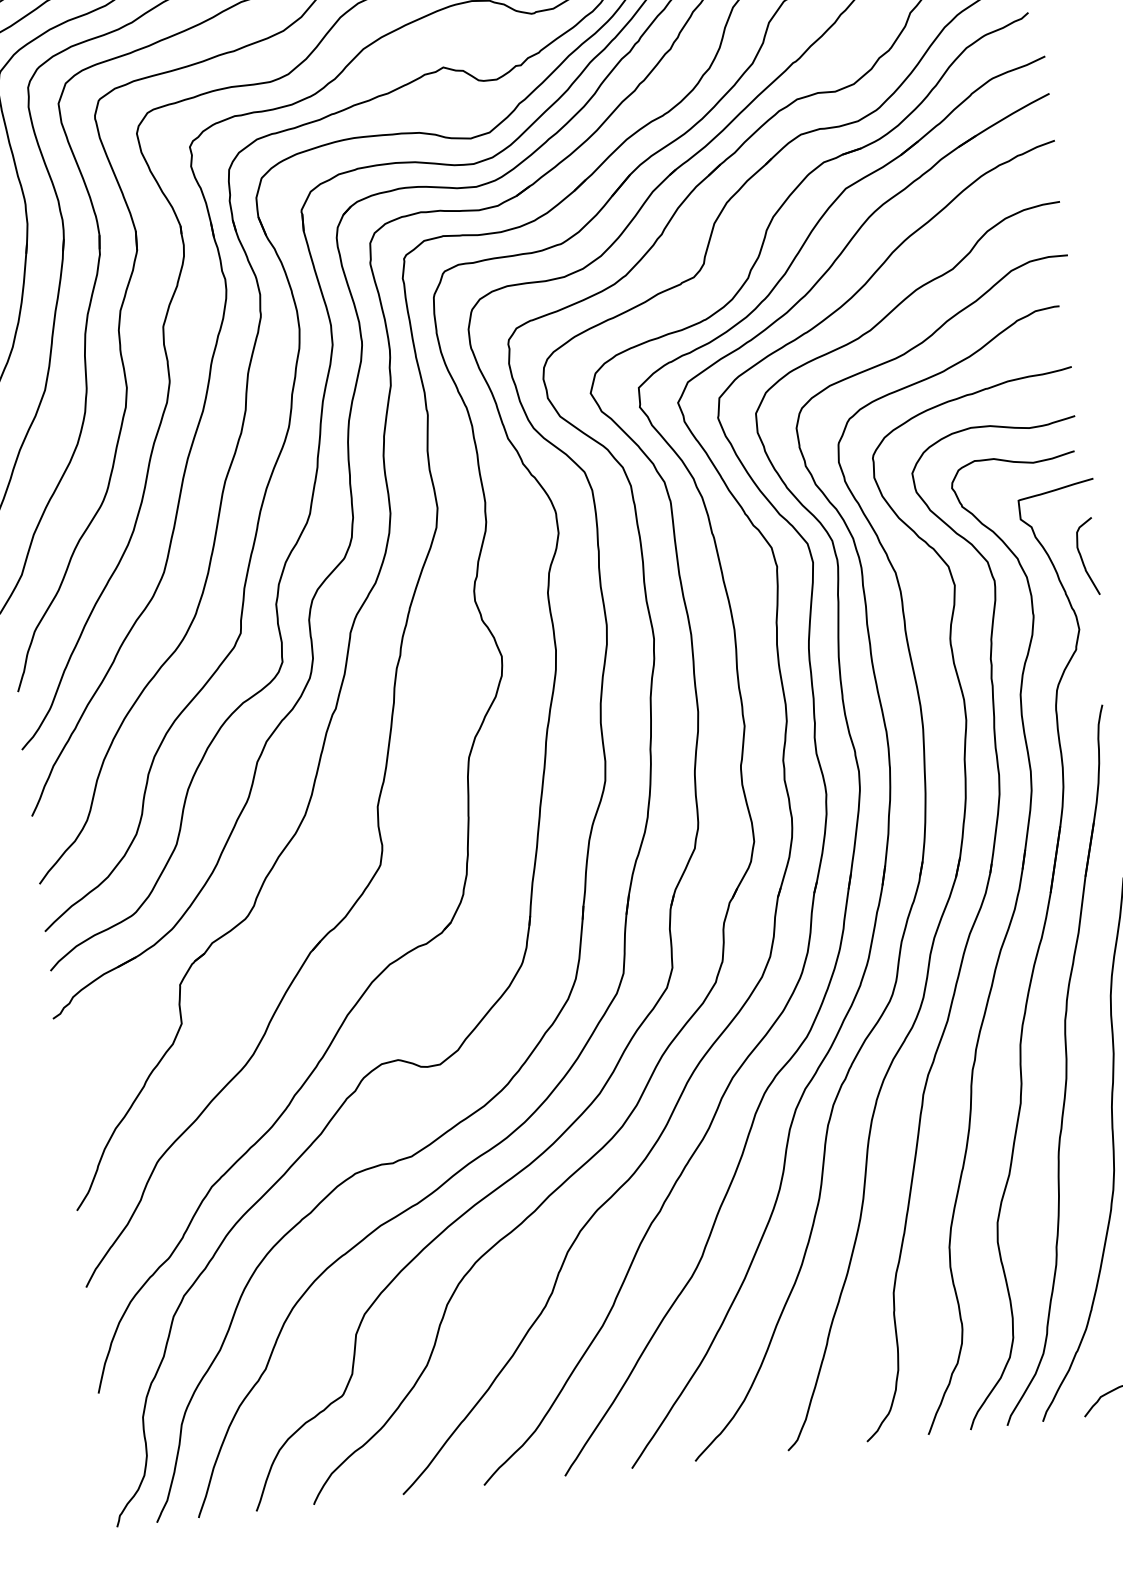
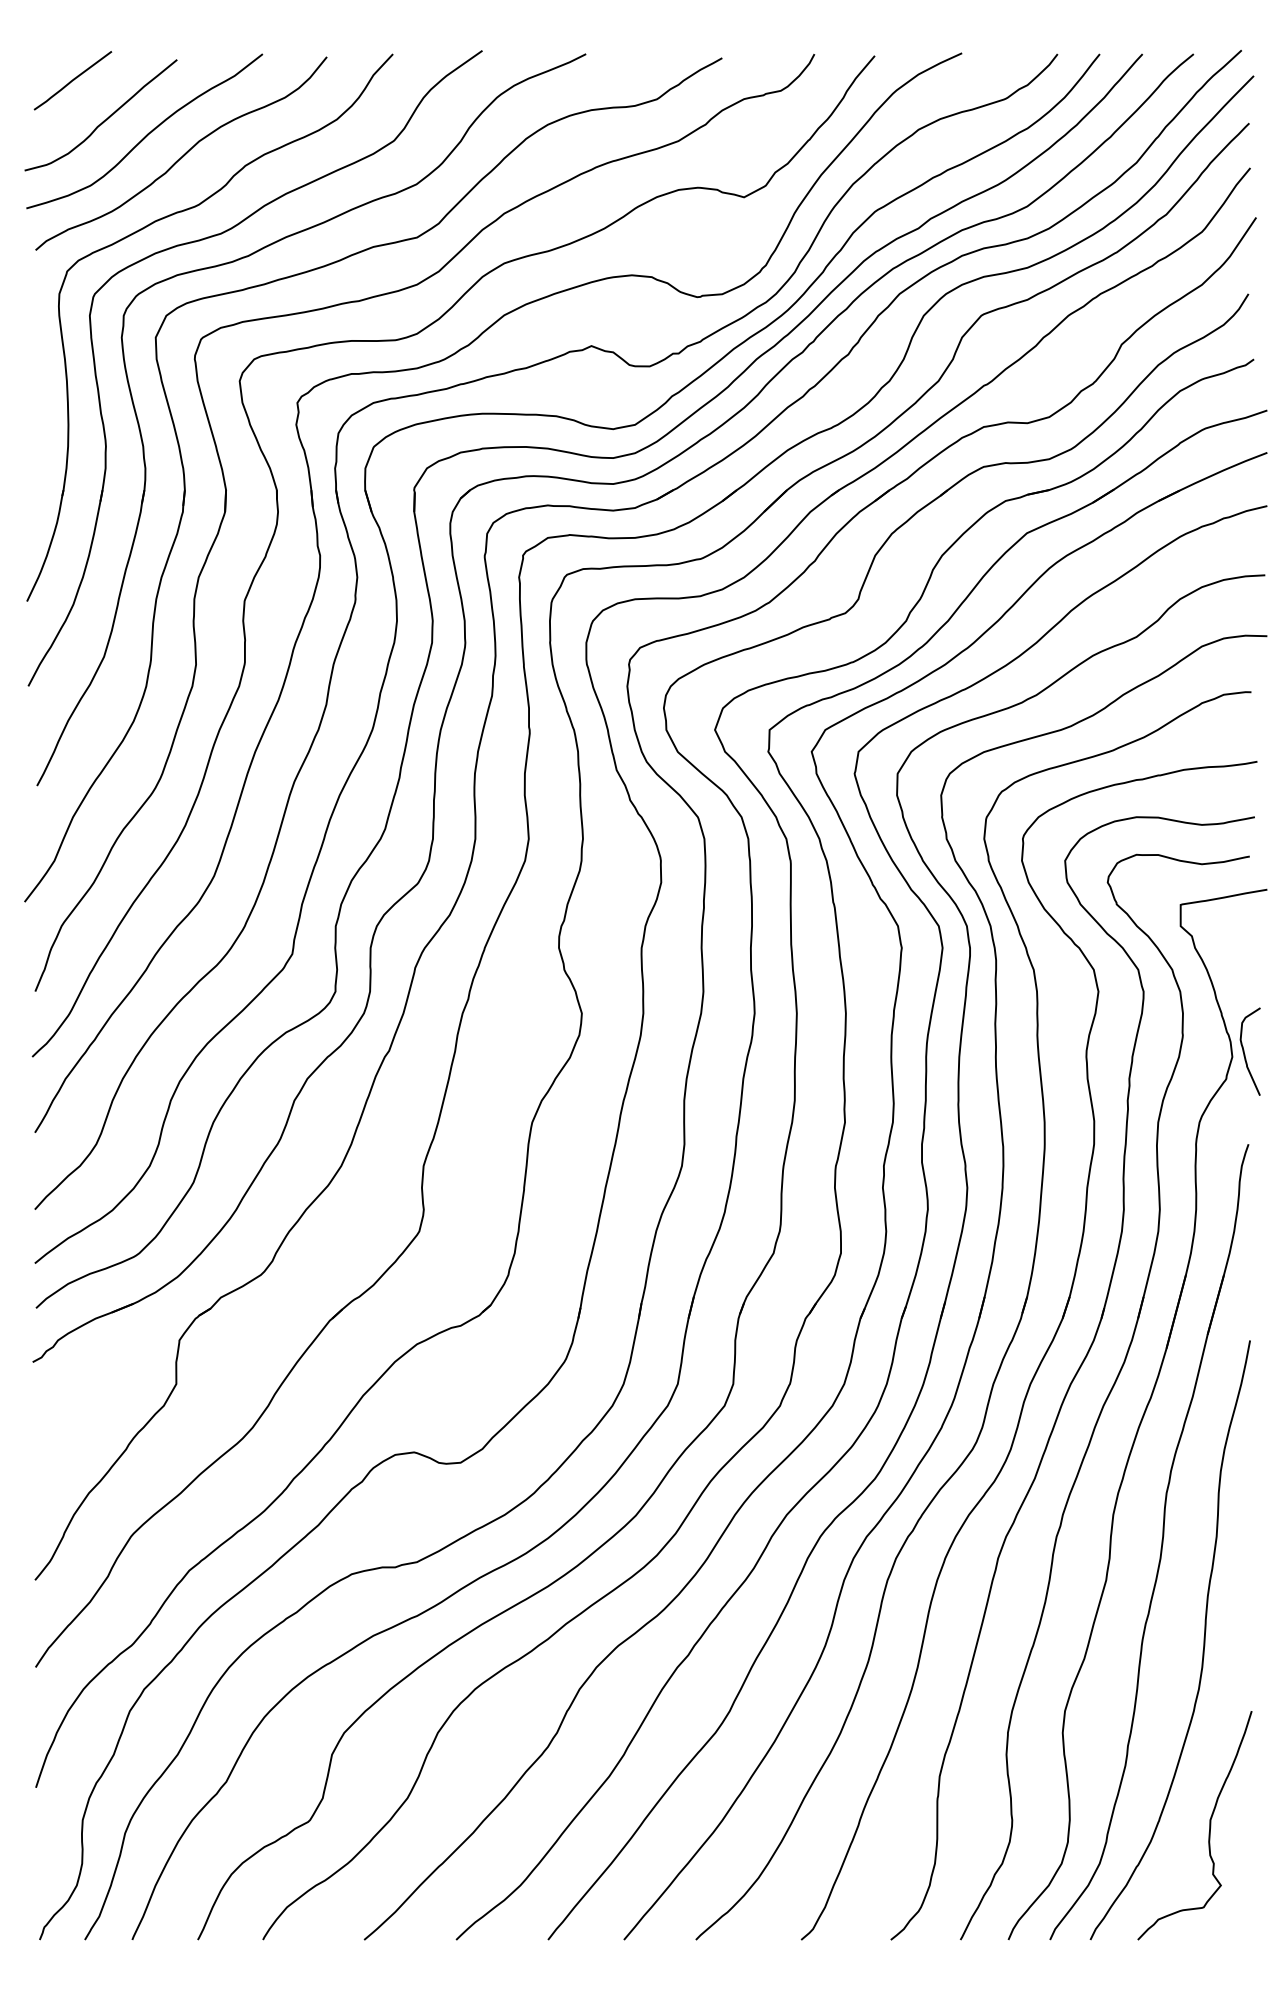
curve: (1081, 557) -> (1244, 1051), moved

